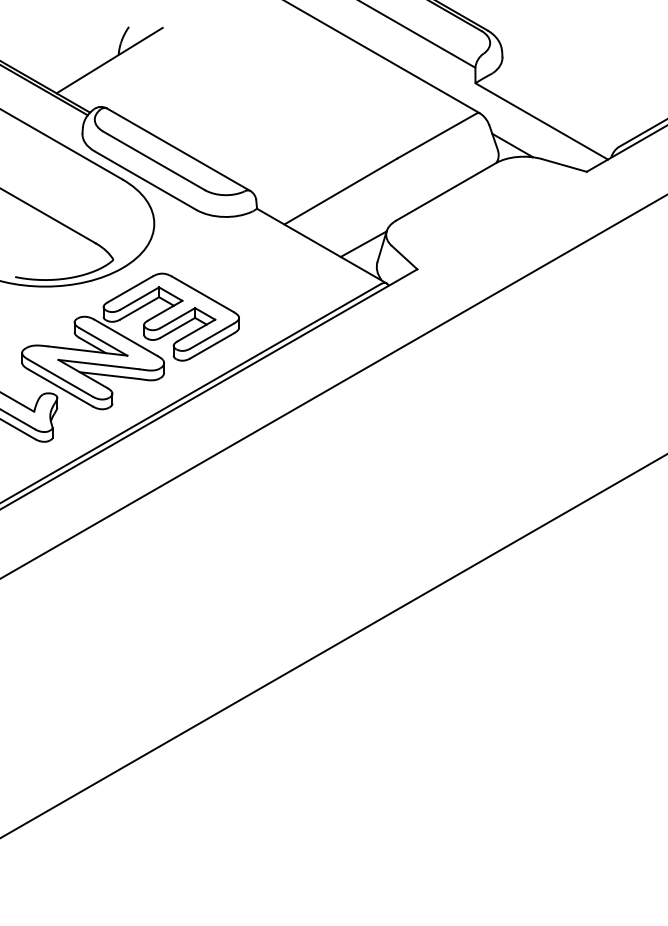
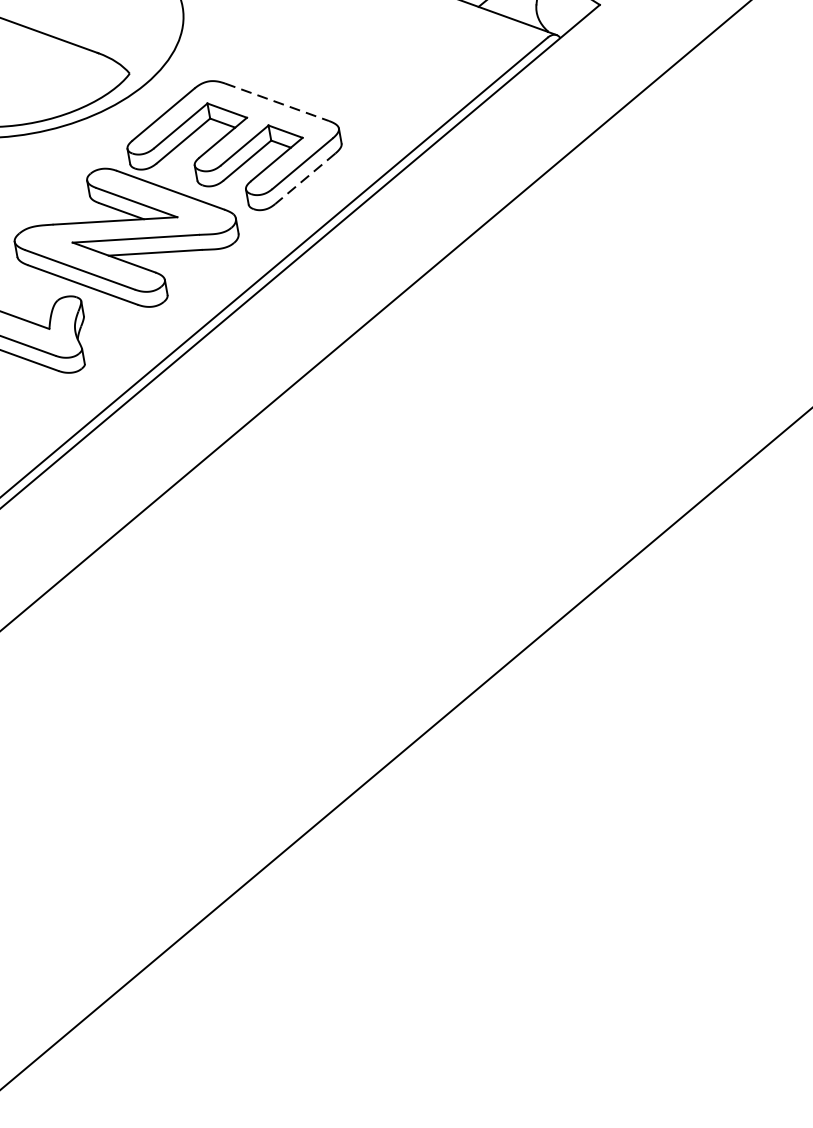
line: (203, 294) -> (277, 102), solid -> dashed
line: (211, 346) -> (304, 180), solid -> dashed

